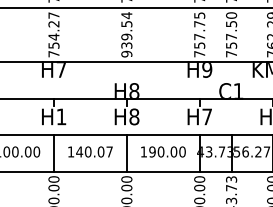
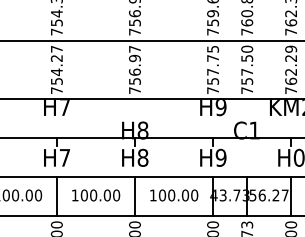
text: (126, 34) -> (134, 69), 939.54 -> 756.97
text: (61, 116) -> (64, 157), H1 -> H7
text: (206, 116) -> (220, 157), H7 -> H9
text: (94, 152) -> (100, 195), 140.07 -> 100.00
text: (151, 152) -> (161, 195), 190.00 -> 100.00

